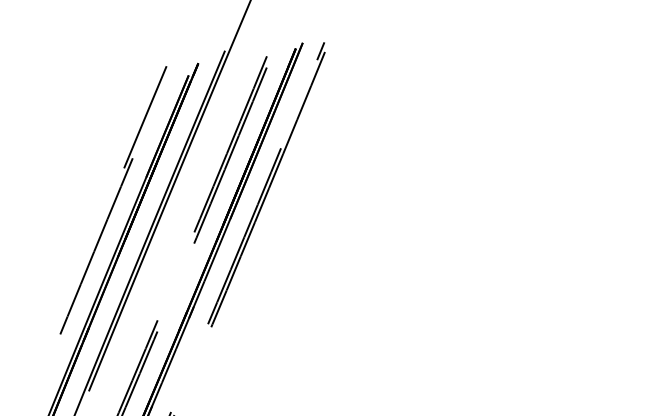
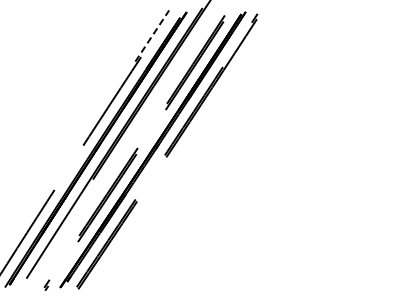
line: (145, 116) -> (152, 35), solid -> dashed

